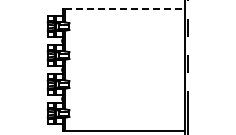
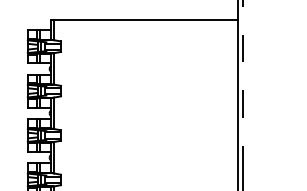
line: (124, 9) -> (145, 20), dashed -> solid

